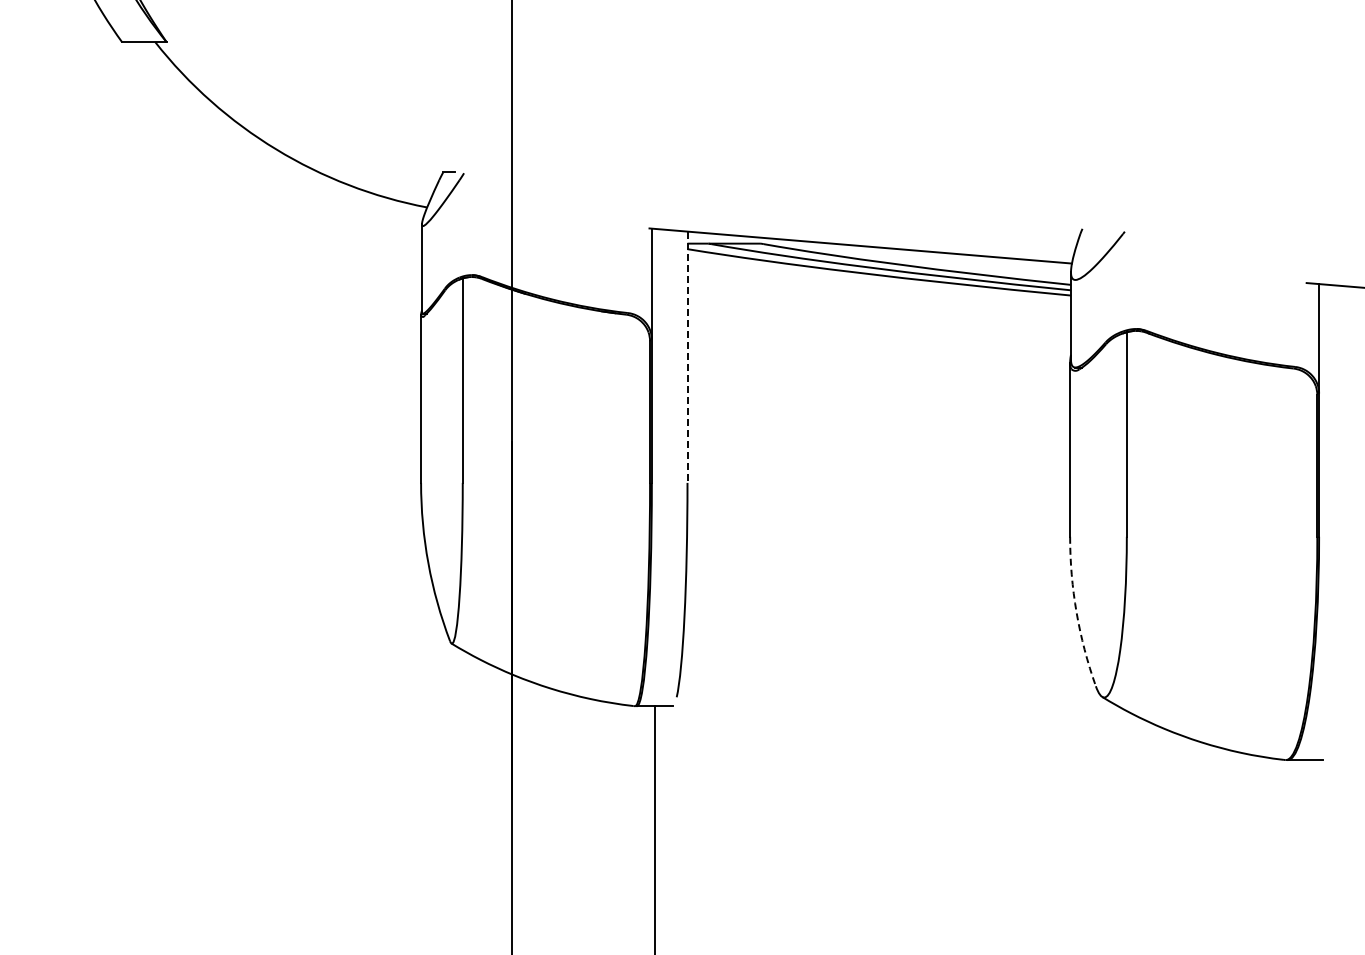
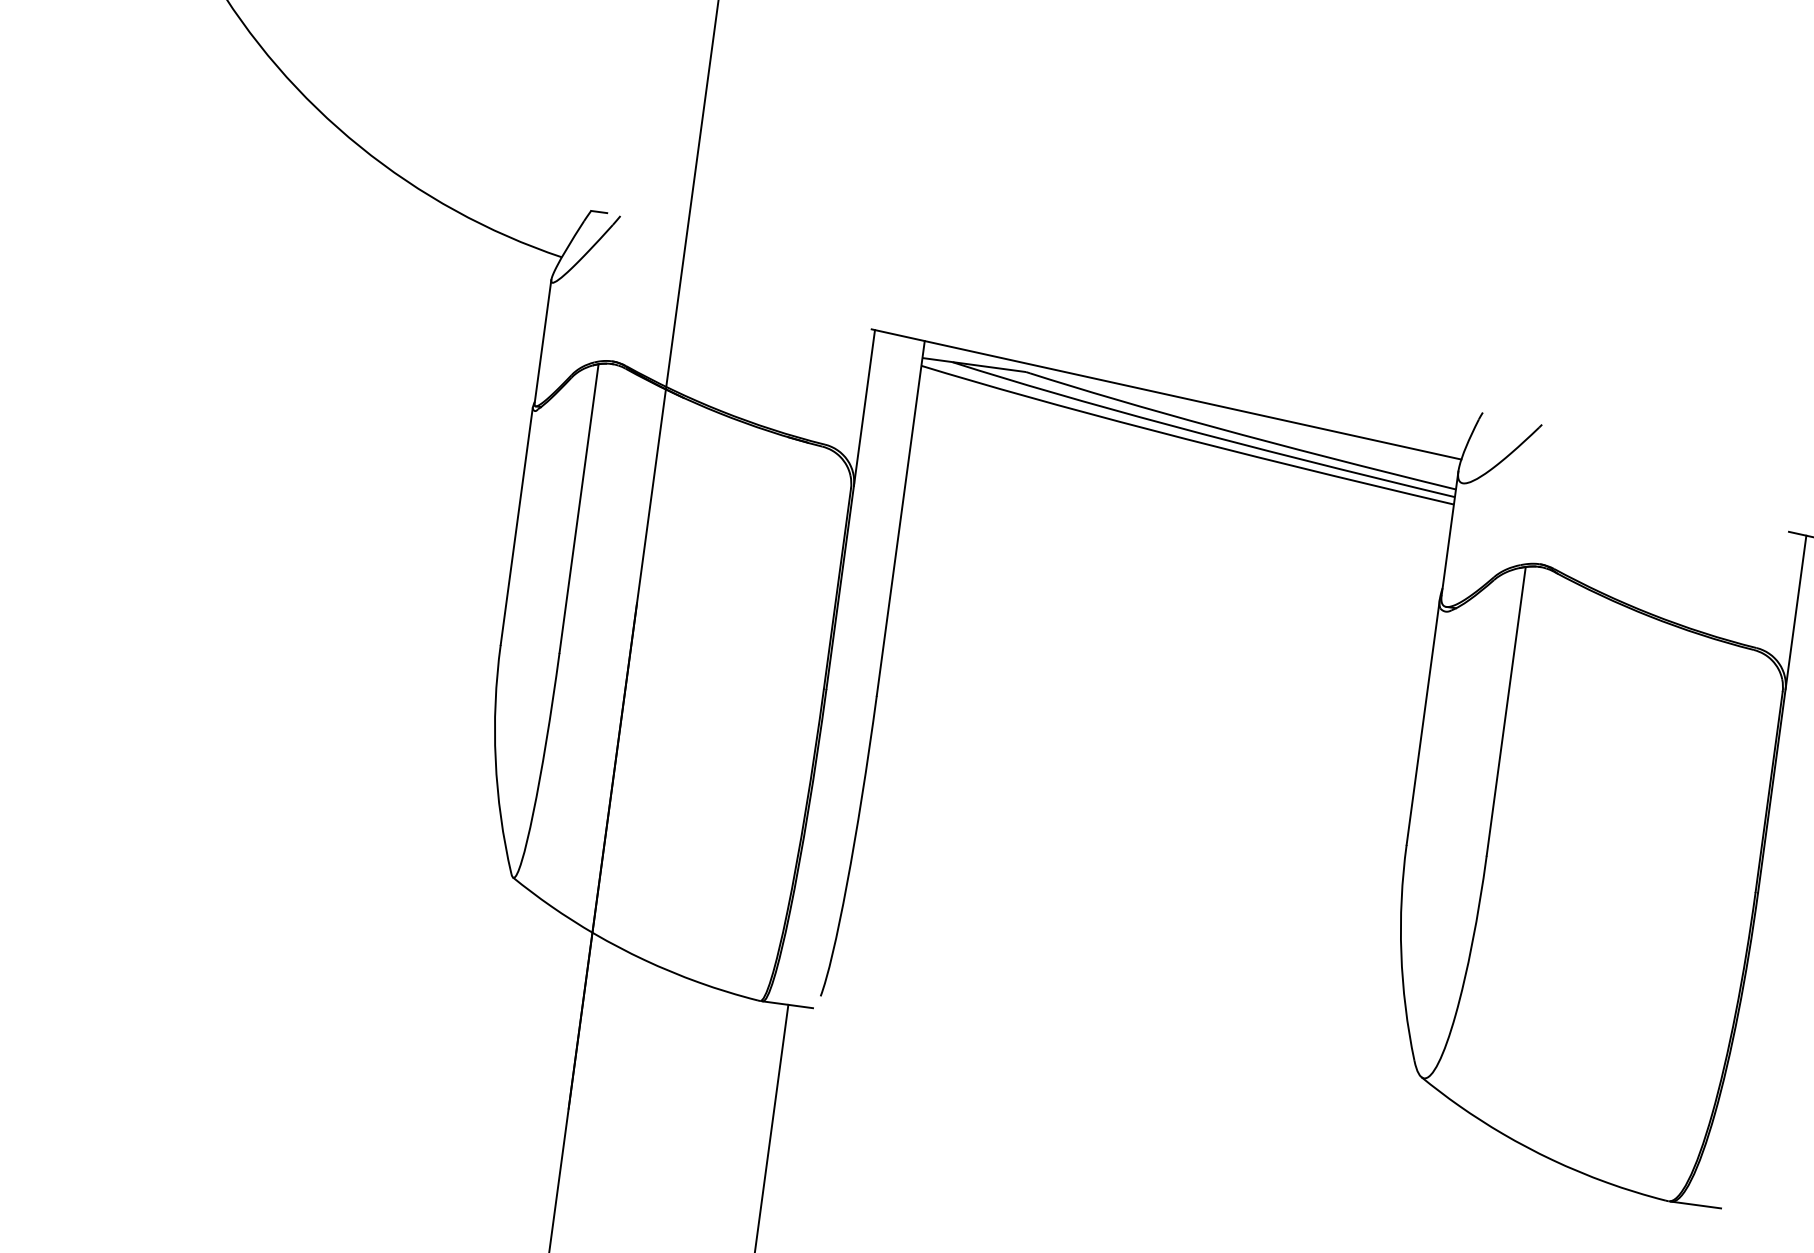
line: (687, 357) -> (900, 518), dashed -> solid
arc: (1076, 612) -> (1401, 952), dashed -> solid

